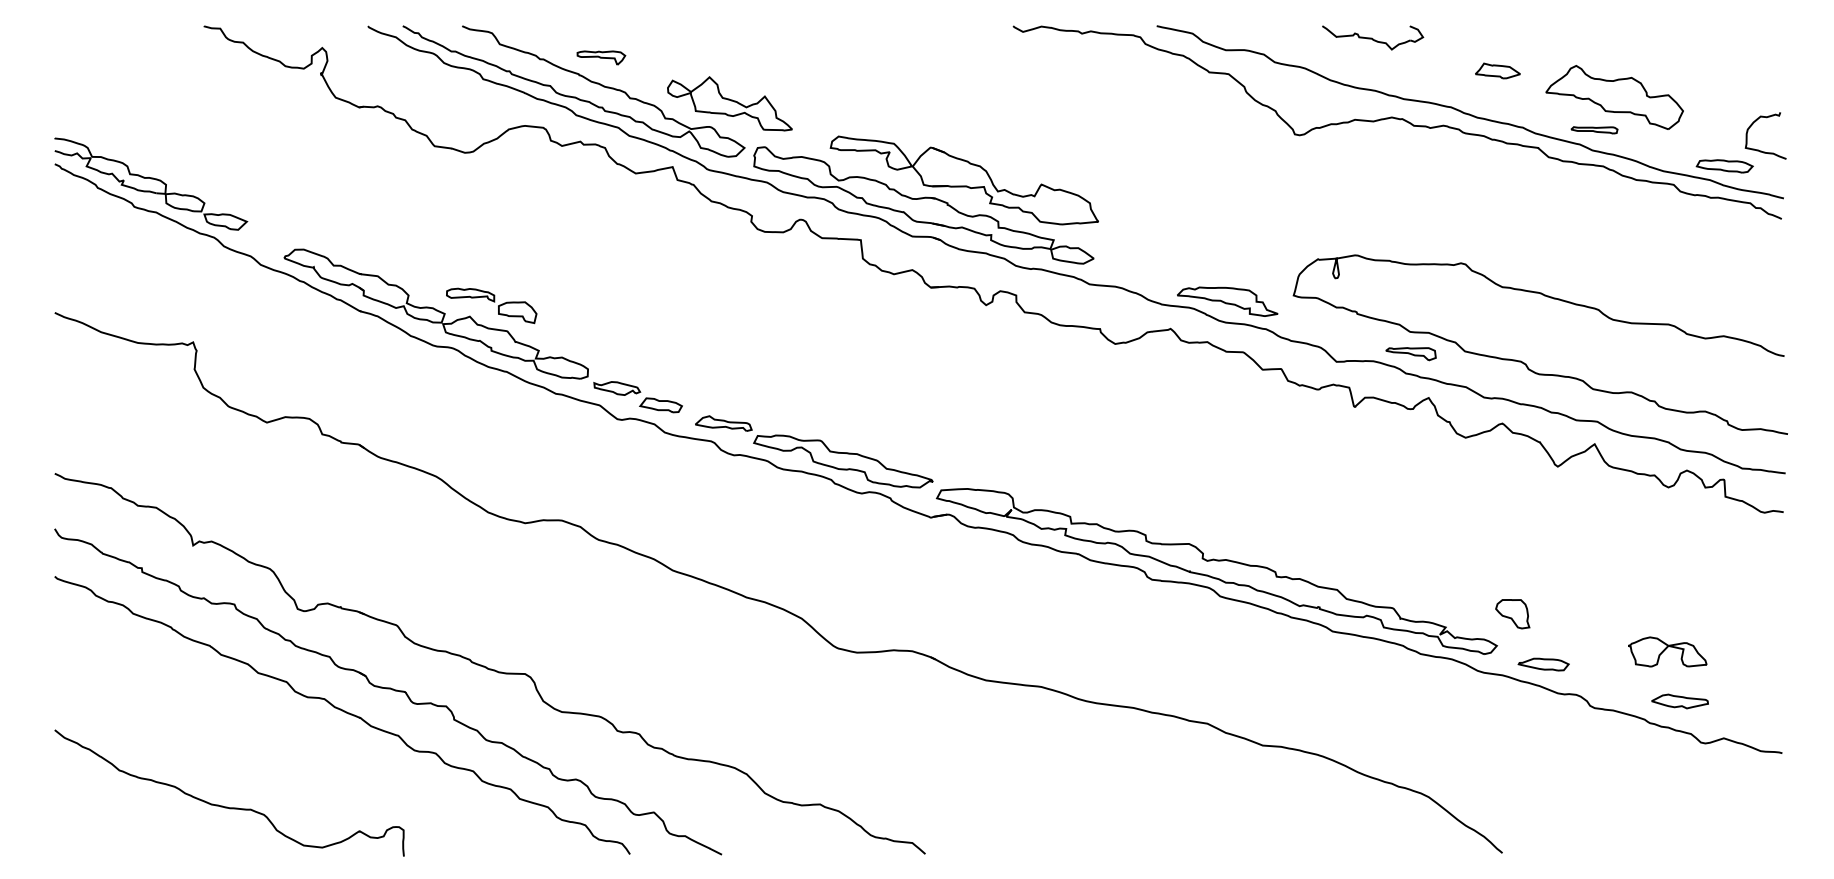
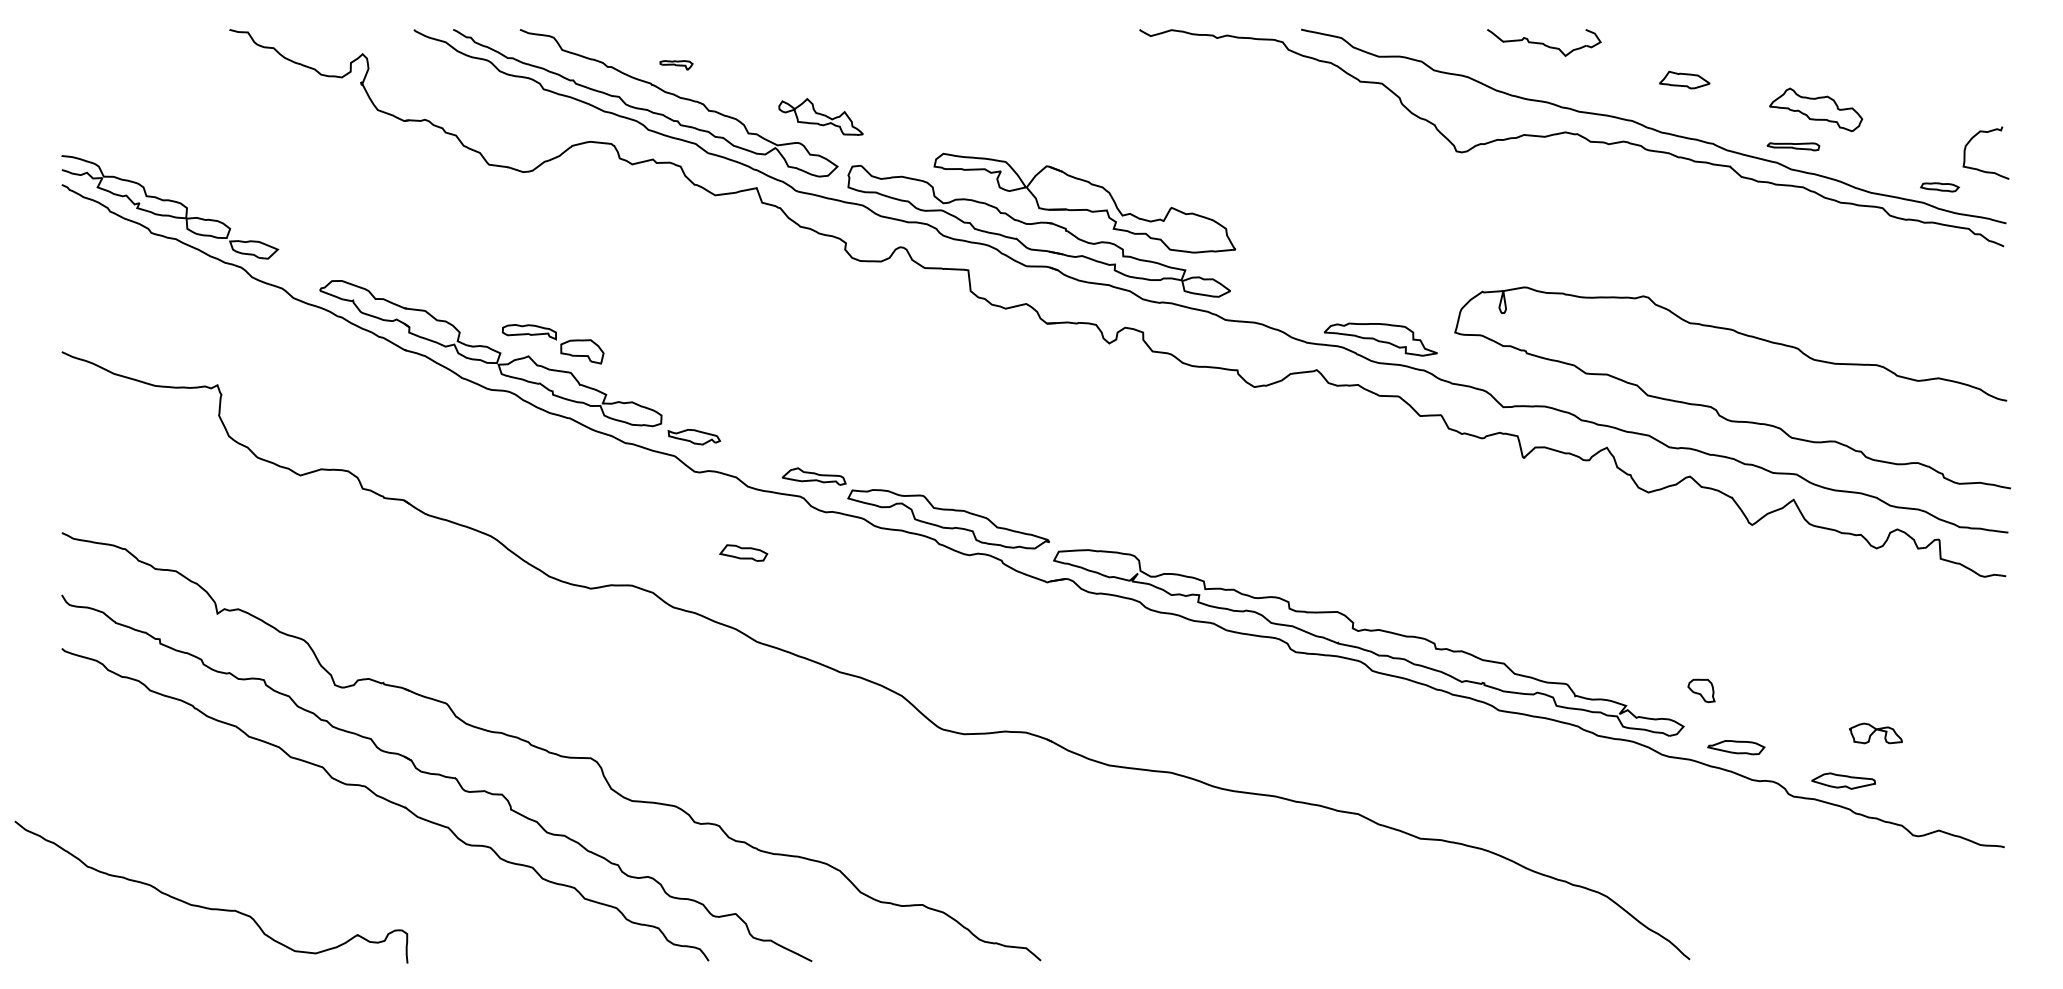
part: (601, 58) -> (676, 65), size x0.6
part: (1614, 97) -> (1815, 109), size x0.6
part: (729, 103) -> (820, 116), size x0.6
part: (1724, 166) -> (1939, 187), size x0.6
part: (1410, 354) -> (1586, 398), removed
part: (660, 404) -> (743, 552), moved
part: (1512, 613) -> (1701, 690), size x0.7
part: (1667, 652) -> (1875, 733), size x0.6
part: (1679, 700) -> (1843, 780), moved
part: (227, 806) -> (209, 907), moved

